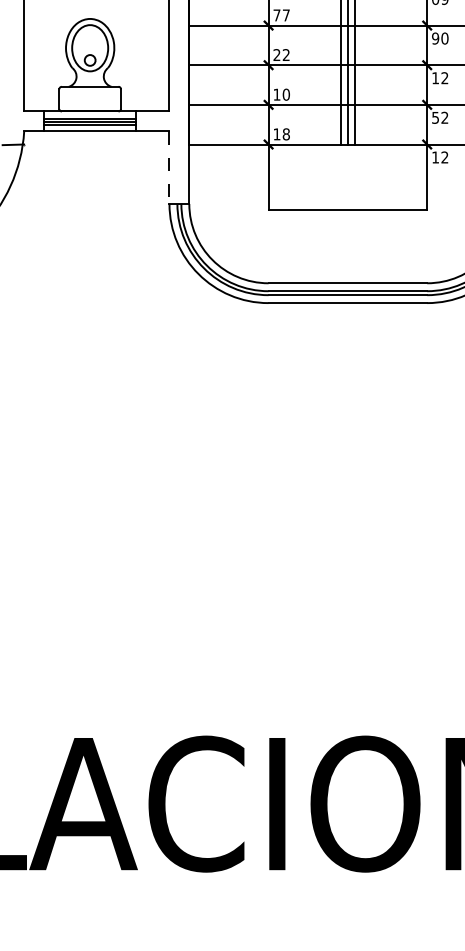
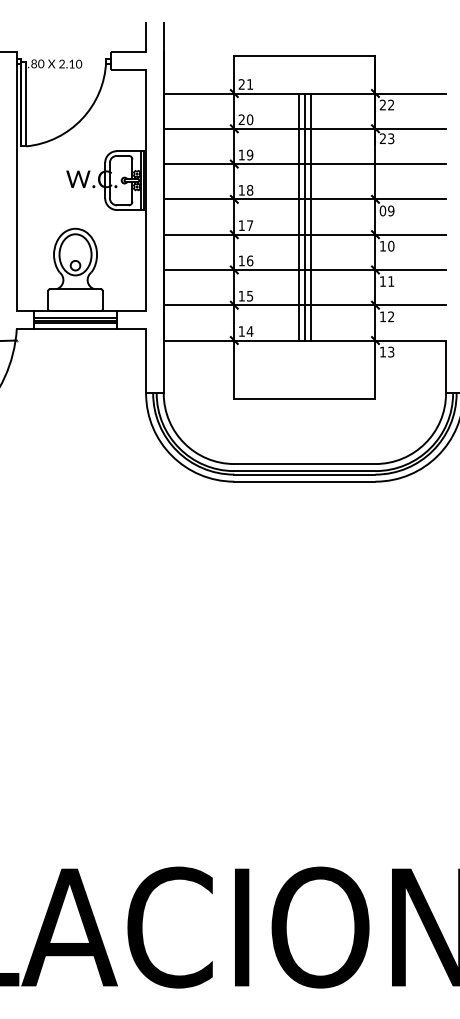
text: (276, 15) -> (241, 225), 77 -> 17
text: (435, 37) -> (382, 245), 90 -> 10
text: (281, 54) -> (245, 260), 22 -> 16
text: (444, 78) -> (390, 281), 12 -> 11
text: (285, 93) -> (249, 295), 10 -> 15
text: (435, 117) -> (382, 316), 52 -> 12
text: (285, 134) -> (249, 331), 18 -> 14
text: (445, 157) -> (391, 352), 12 -> 13
line: (169, 168) -> (146, 361), dashed -> solid

